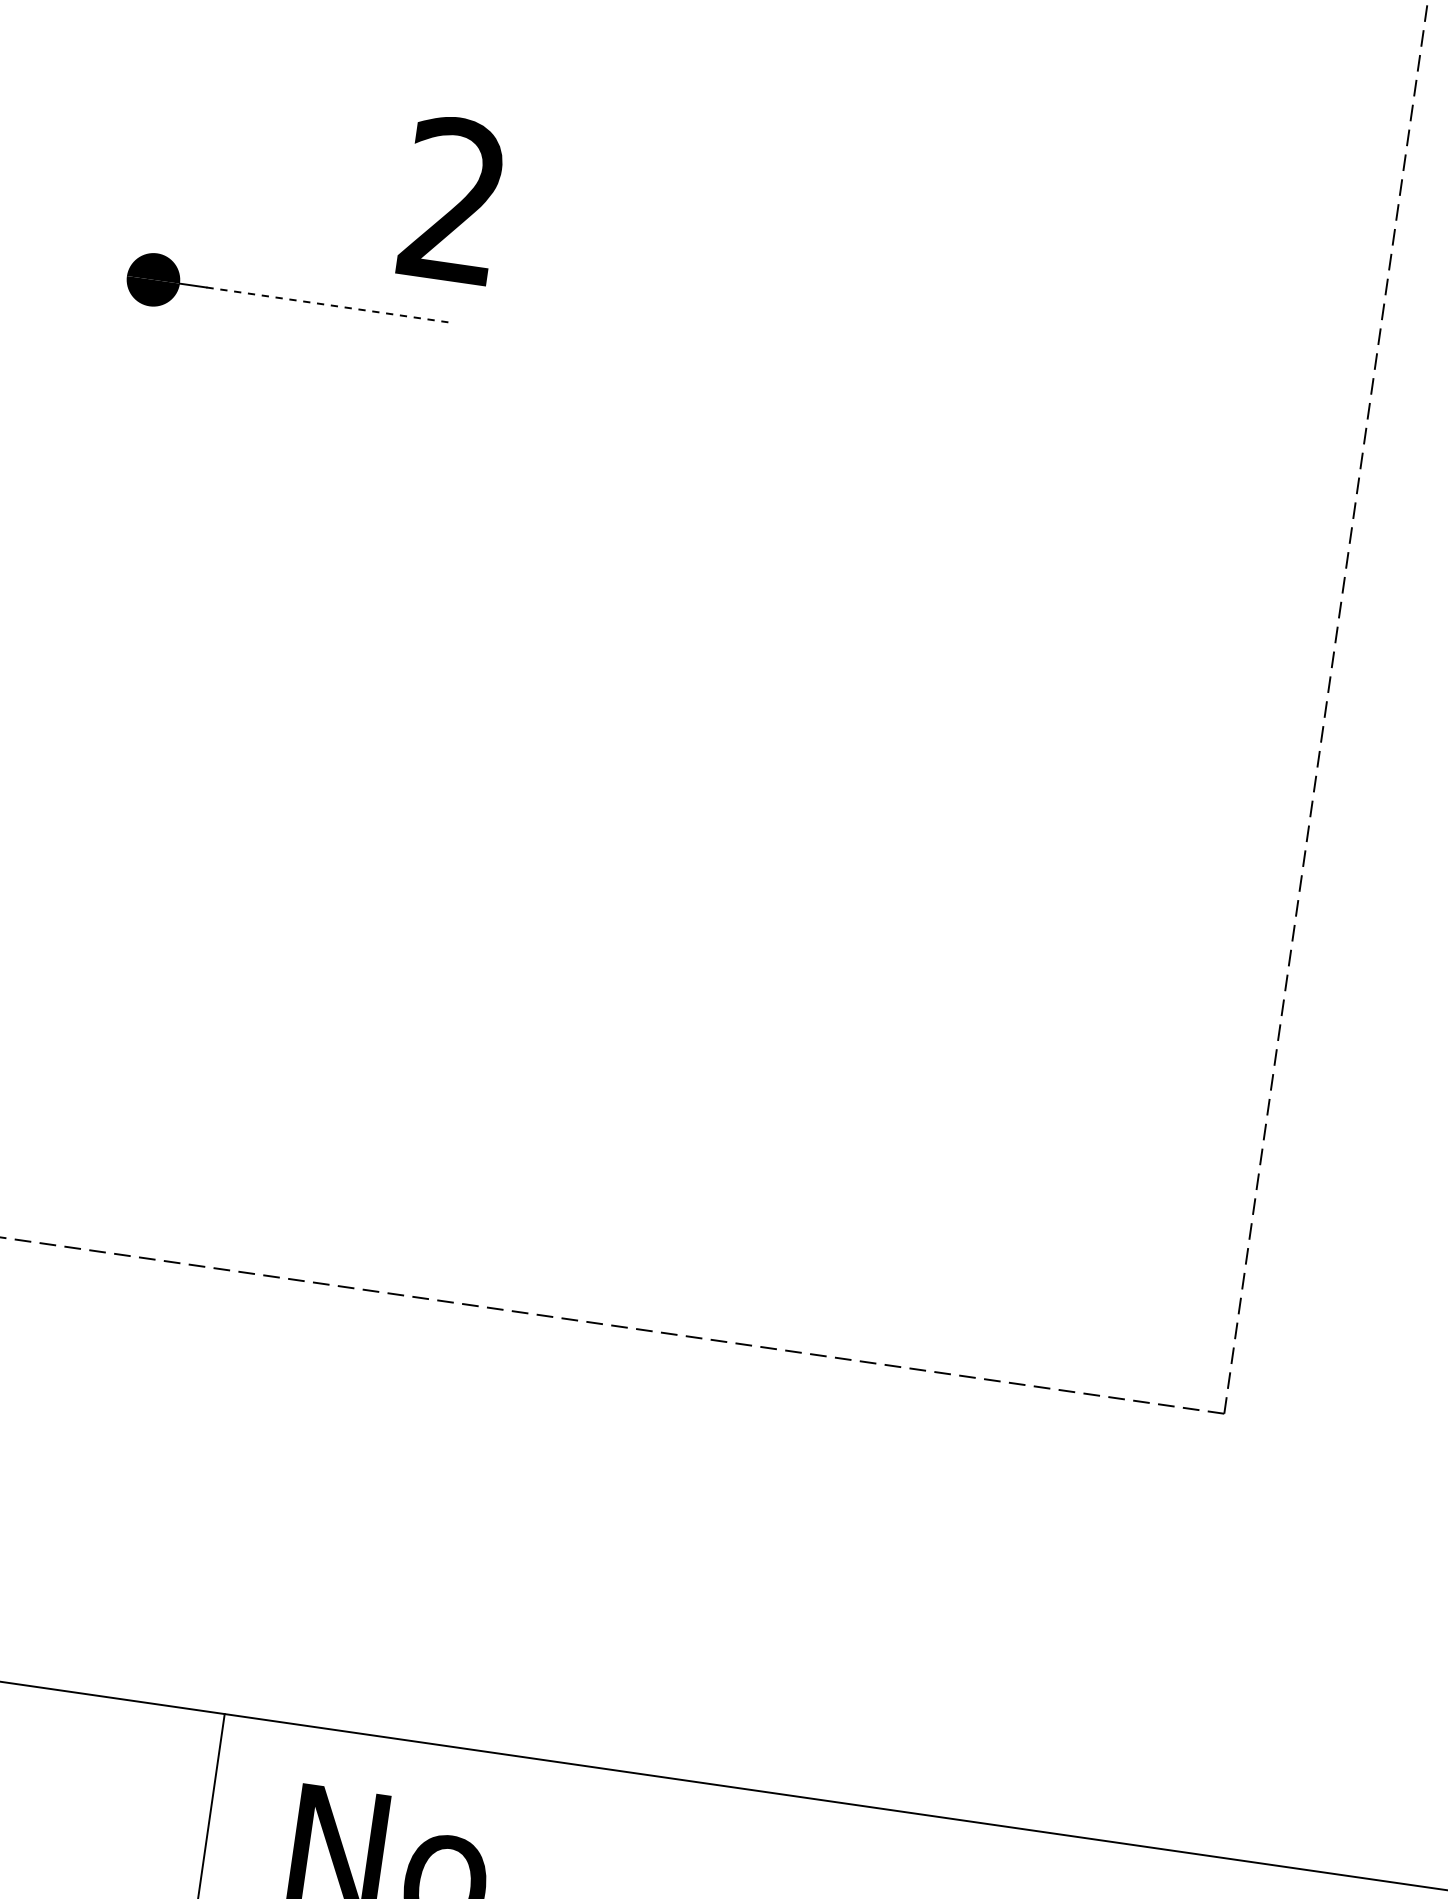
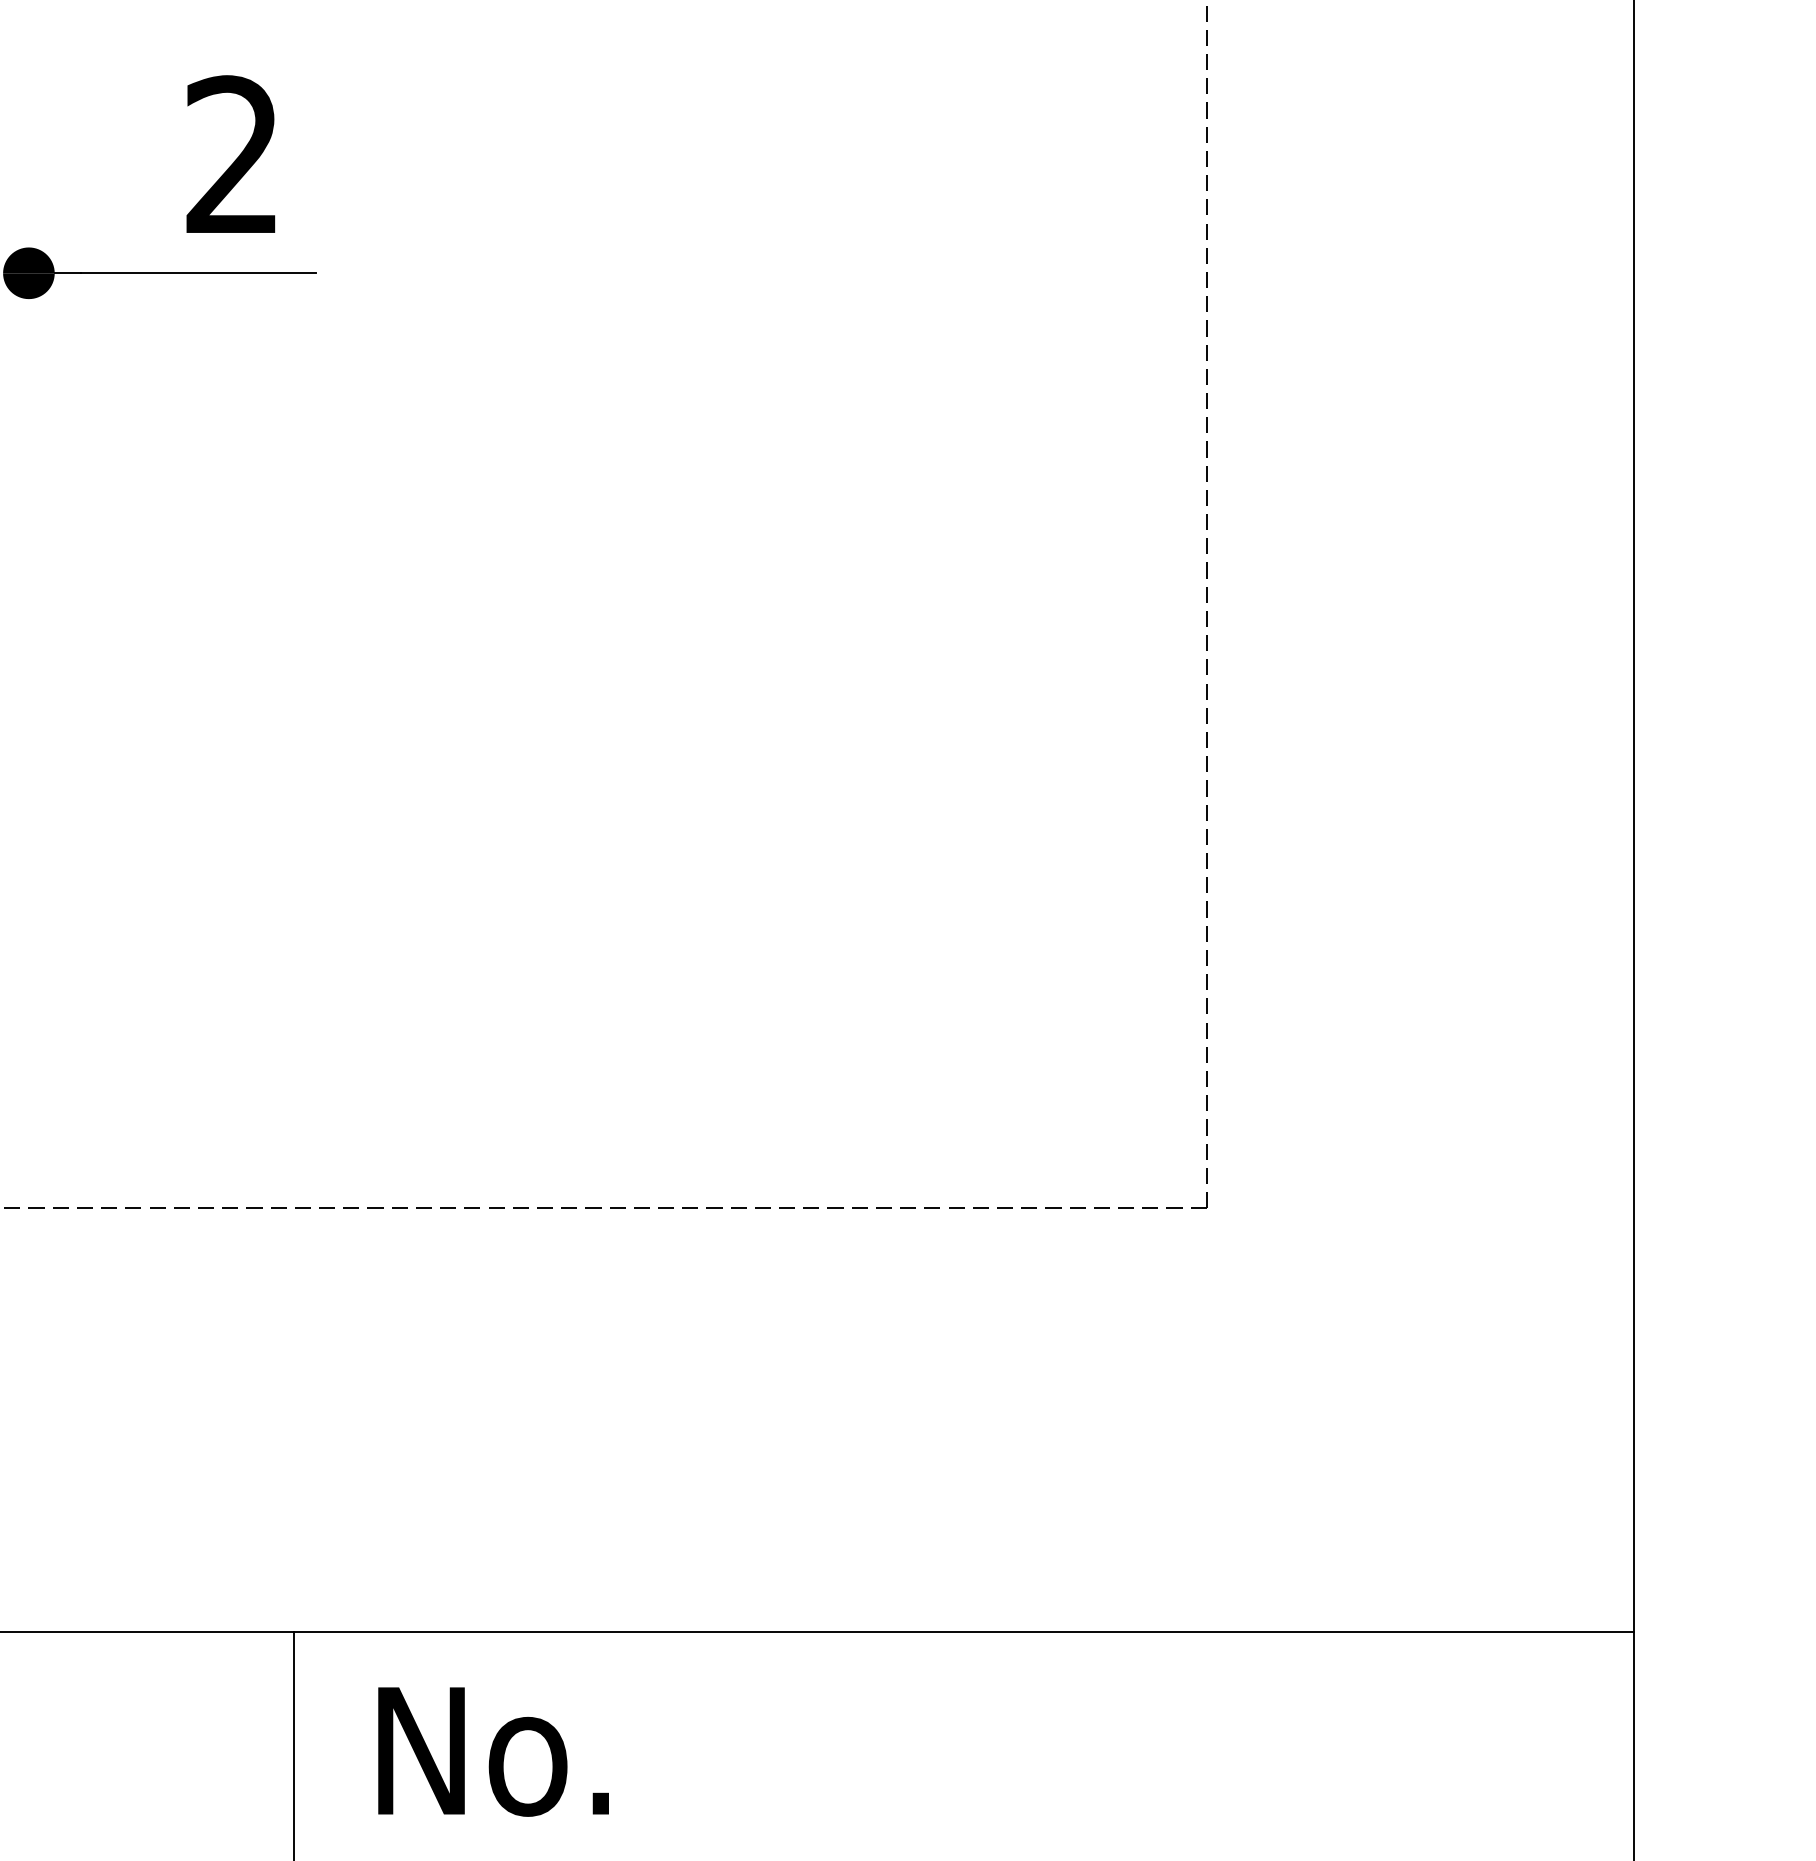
text: (451, 198) -> (230, 153), moved
line: (327, 305) -> (198, 273), dashed -> solid

